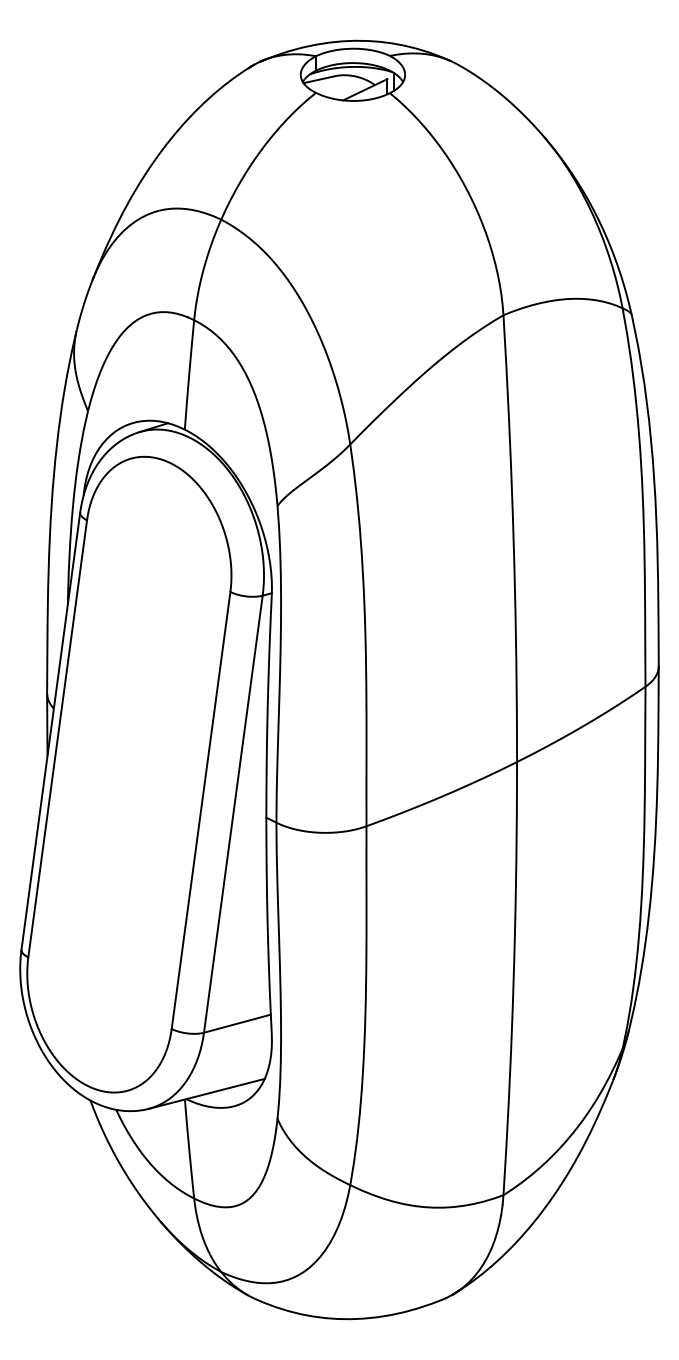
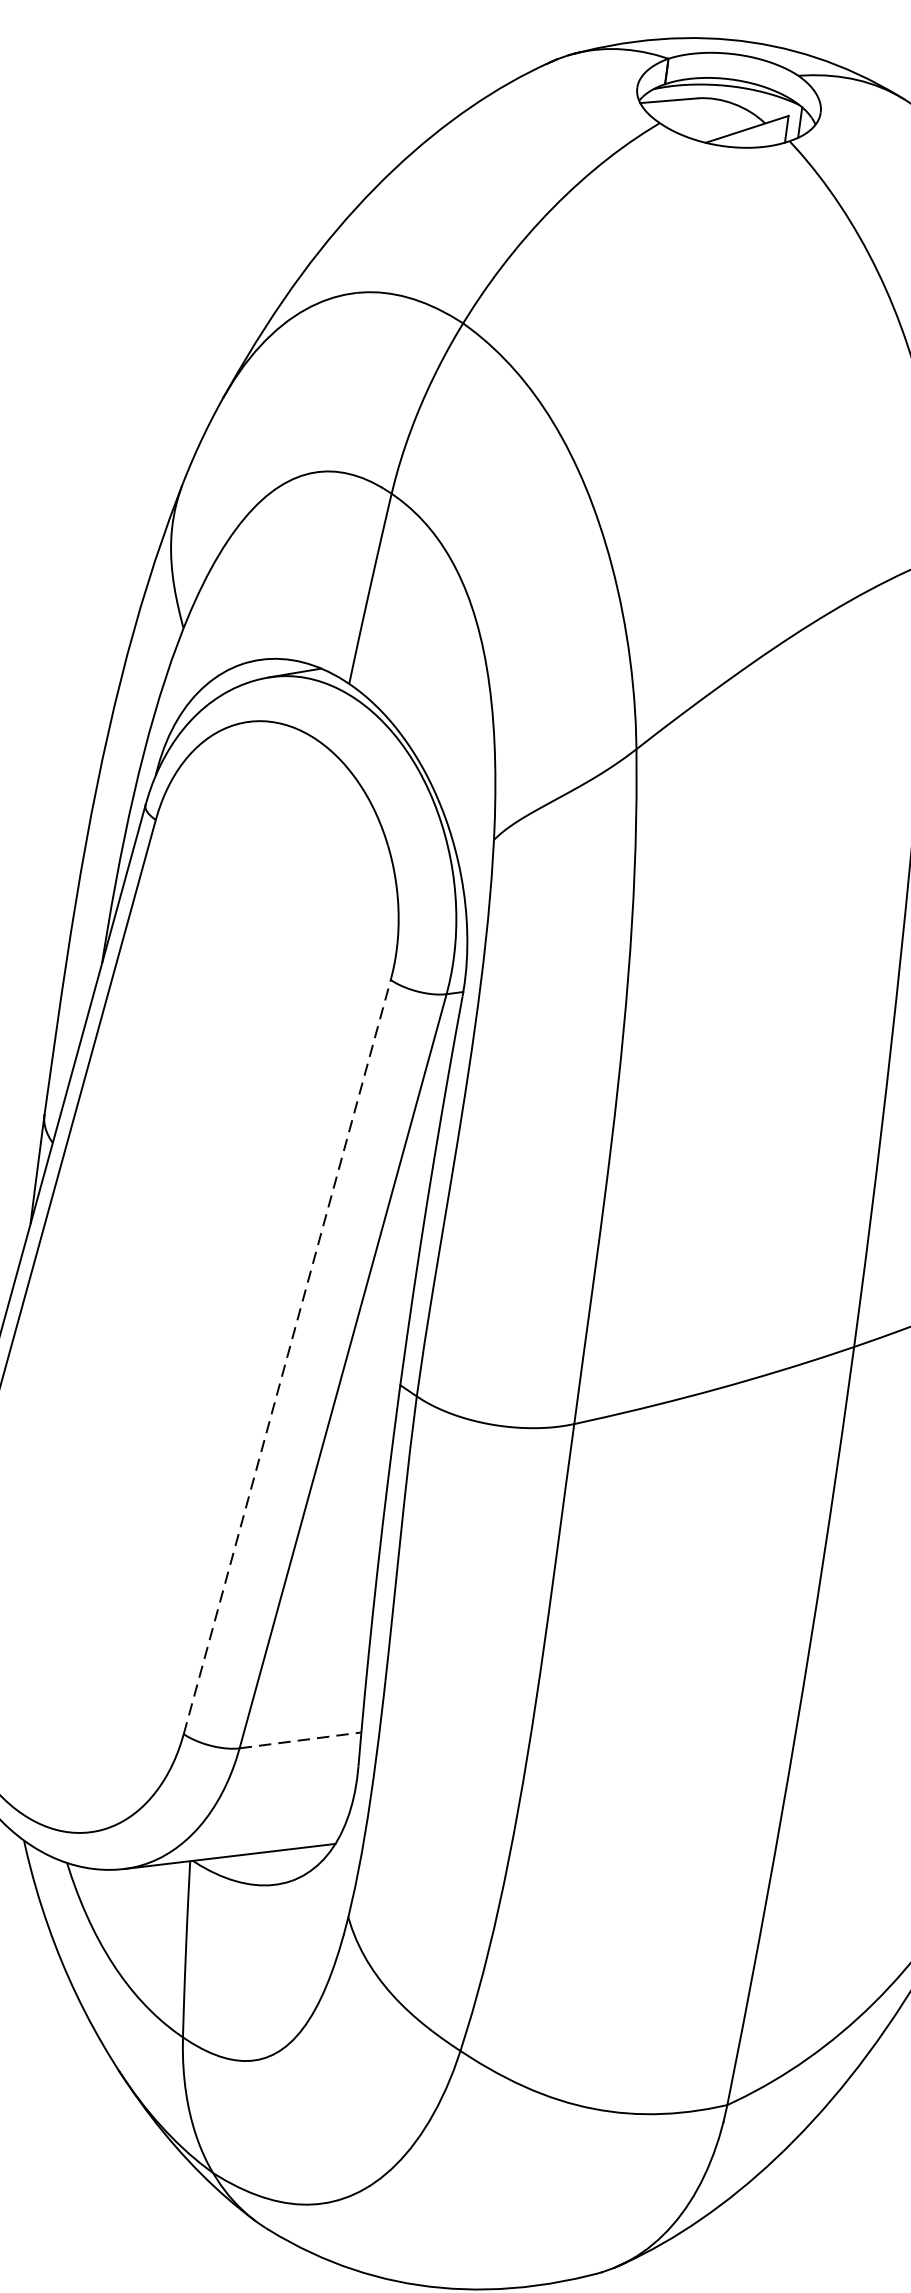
line: (201, 810) -> (288, 1357), solid -> dashed
line: (237, 1023) -> (300, 1740), solid -> dashed

